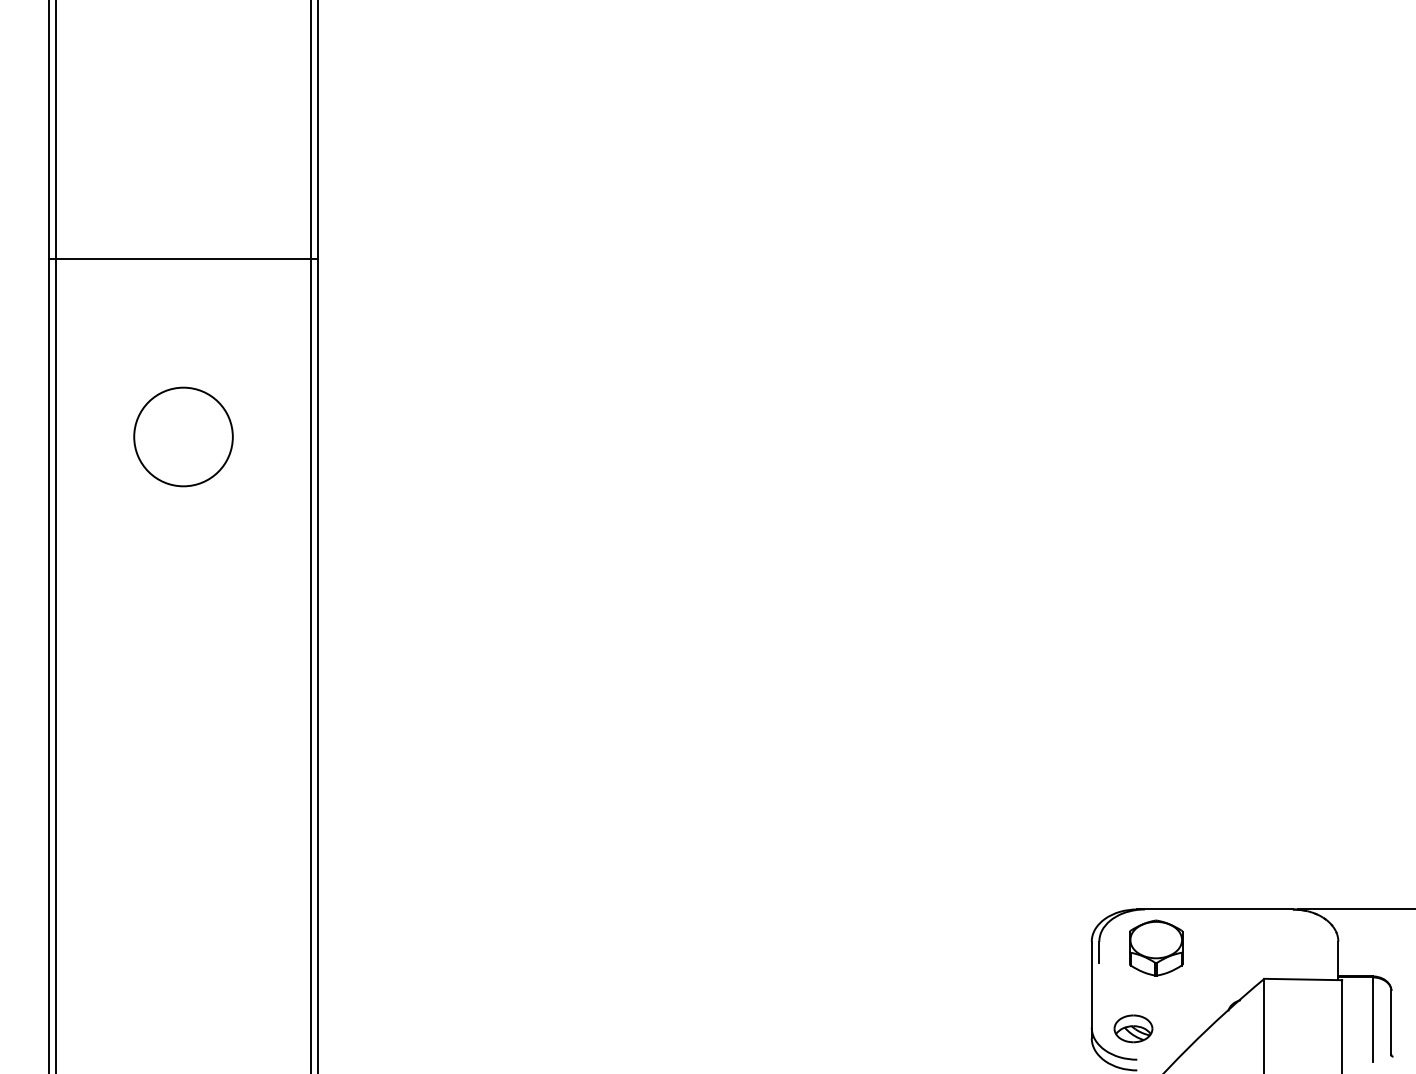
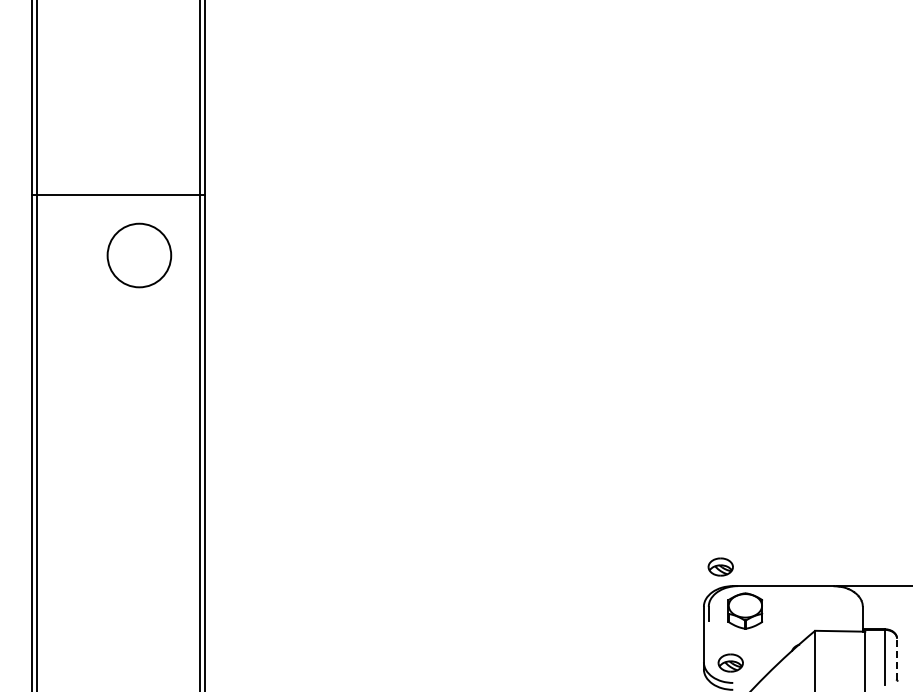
line: (183, 258) -> (118, 194), moved
circle: (183, 436) -> (139, 255), moved
part: (1117, 879) -> (720, 566), added
line: (1392, 1023) -> (897, 659), solid -> dashed

